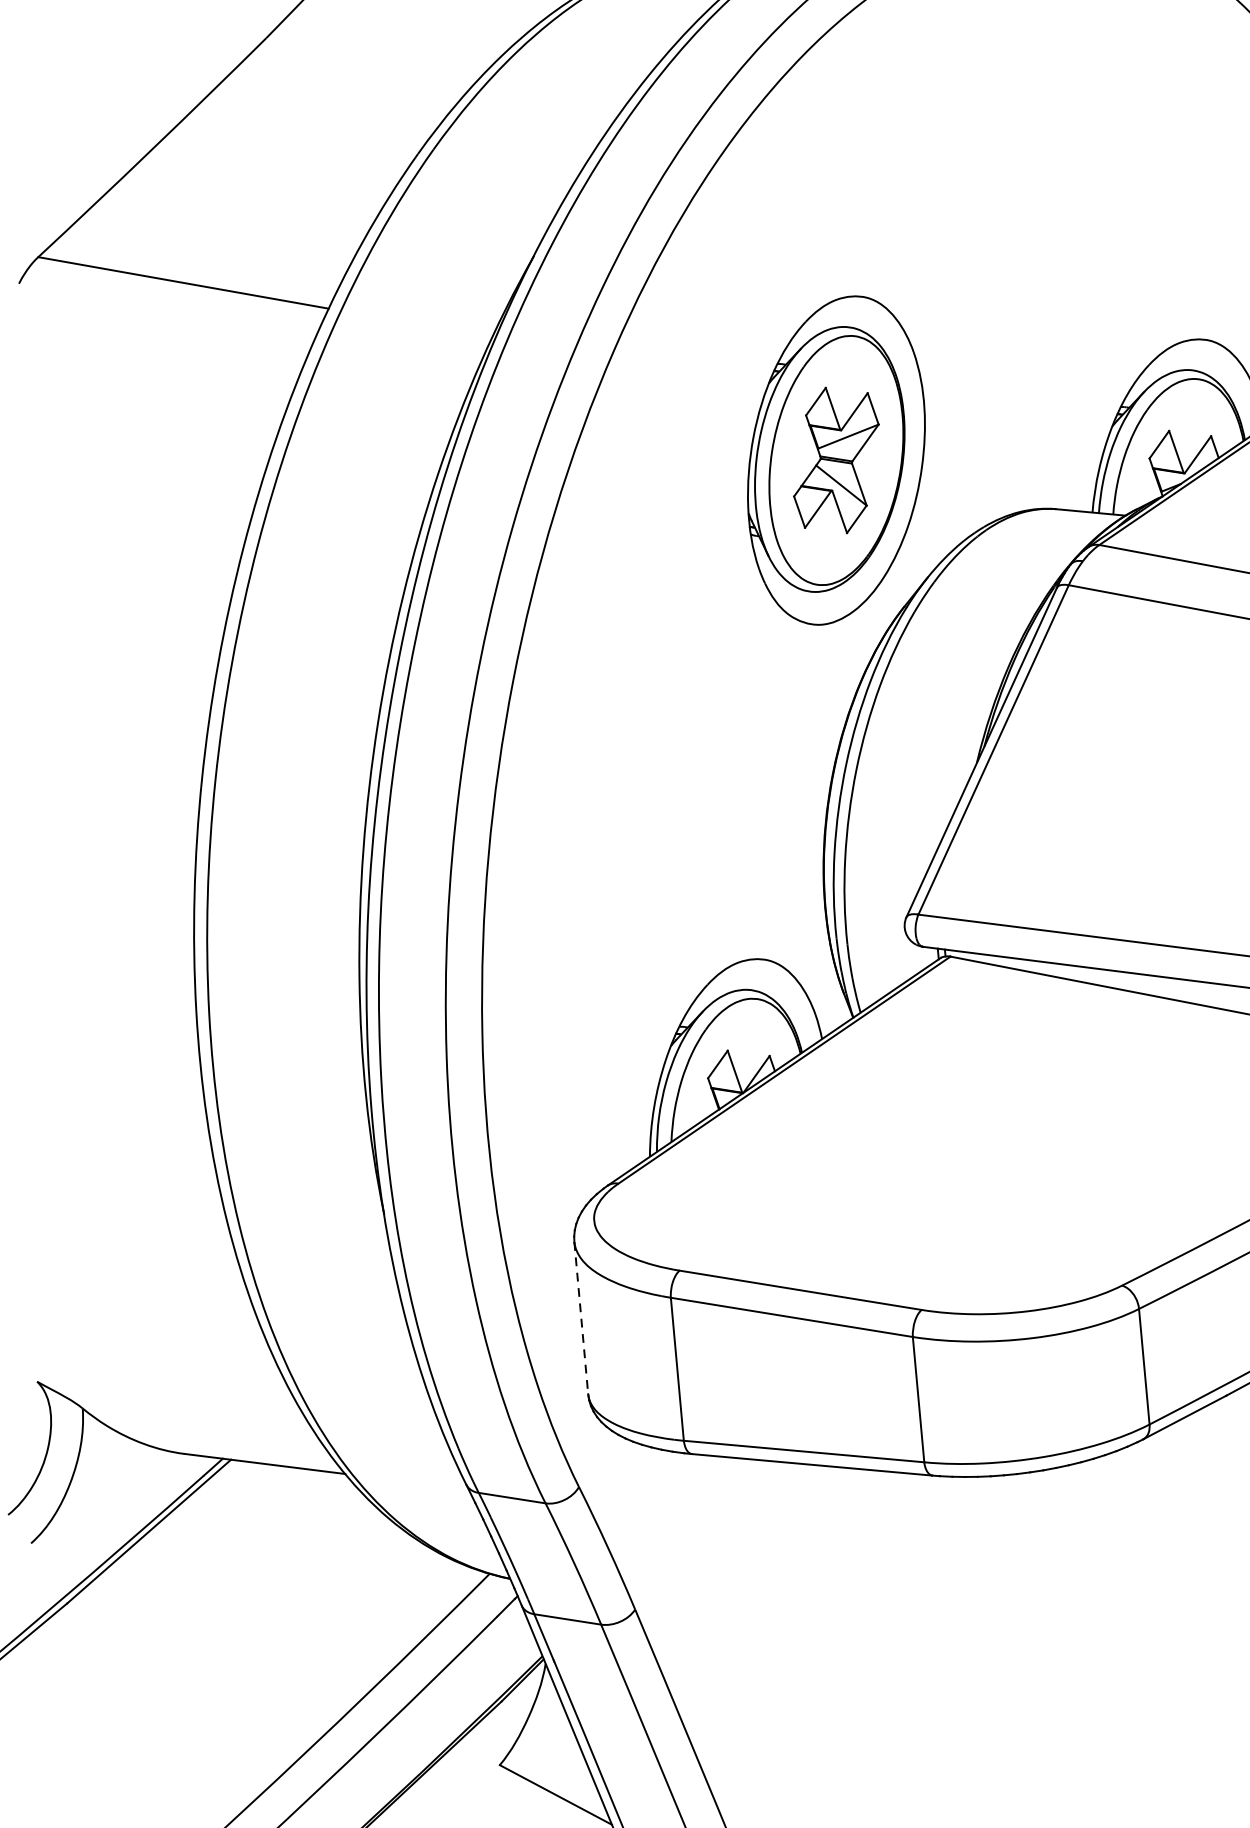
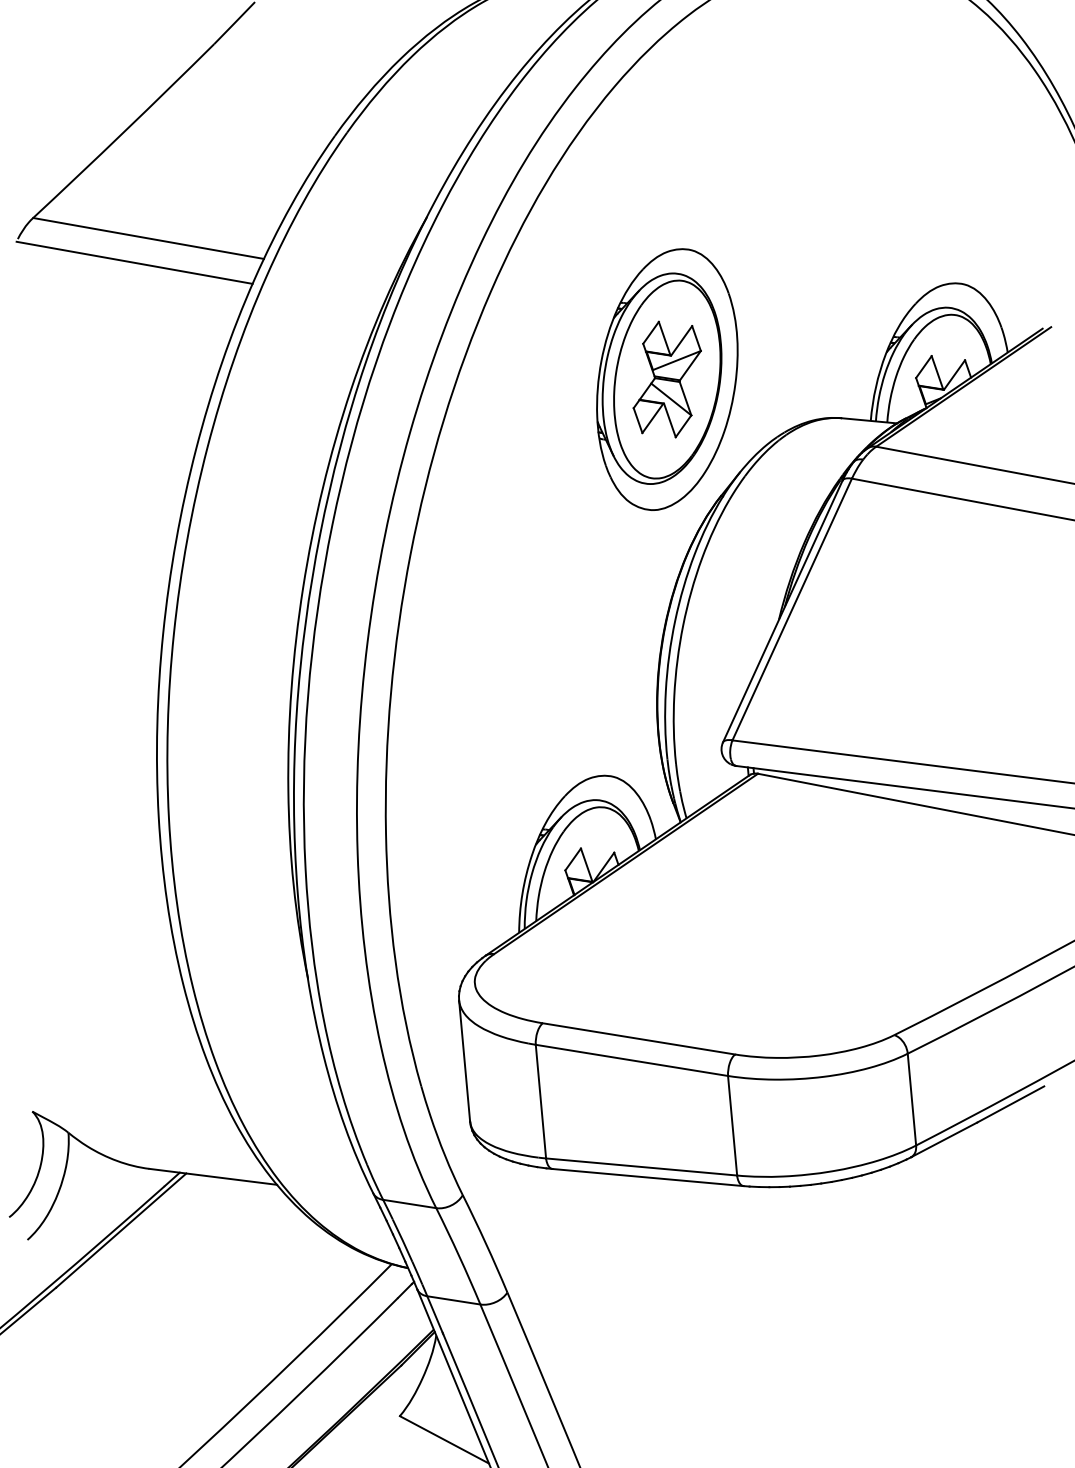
line: (165, 313) -> (134, 262), added
line: (581, 1318) -> (464, 1061), dashed -> solid

